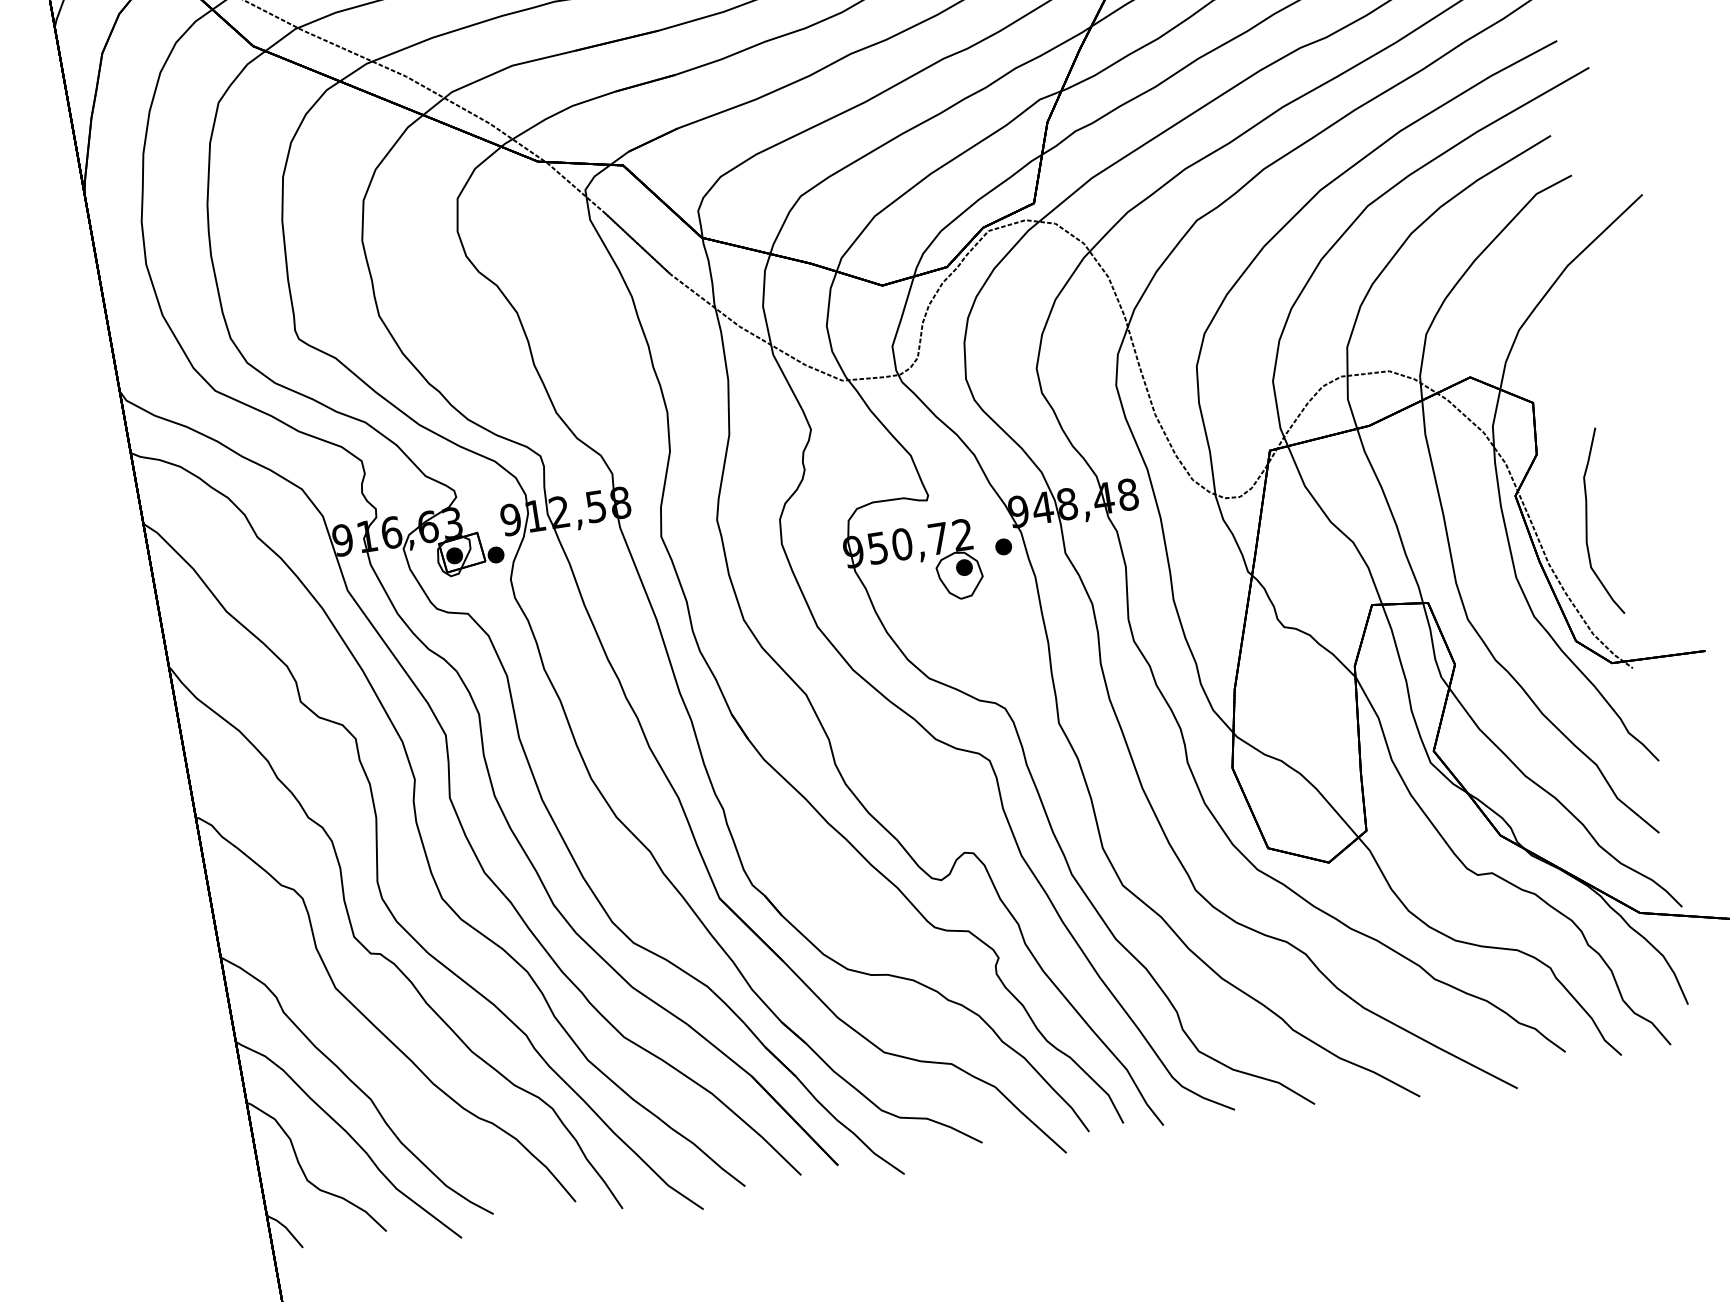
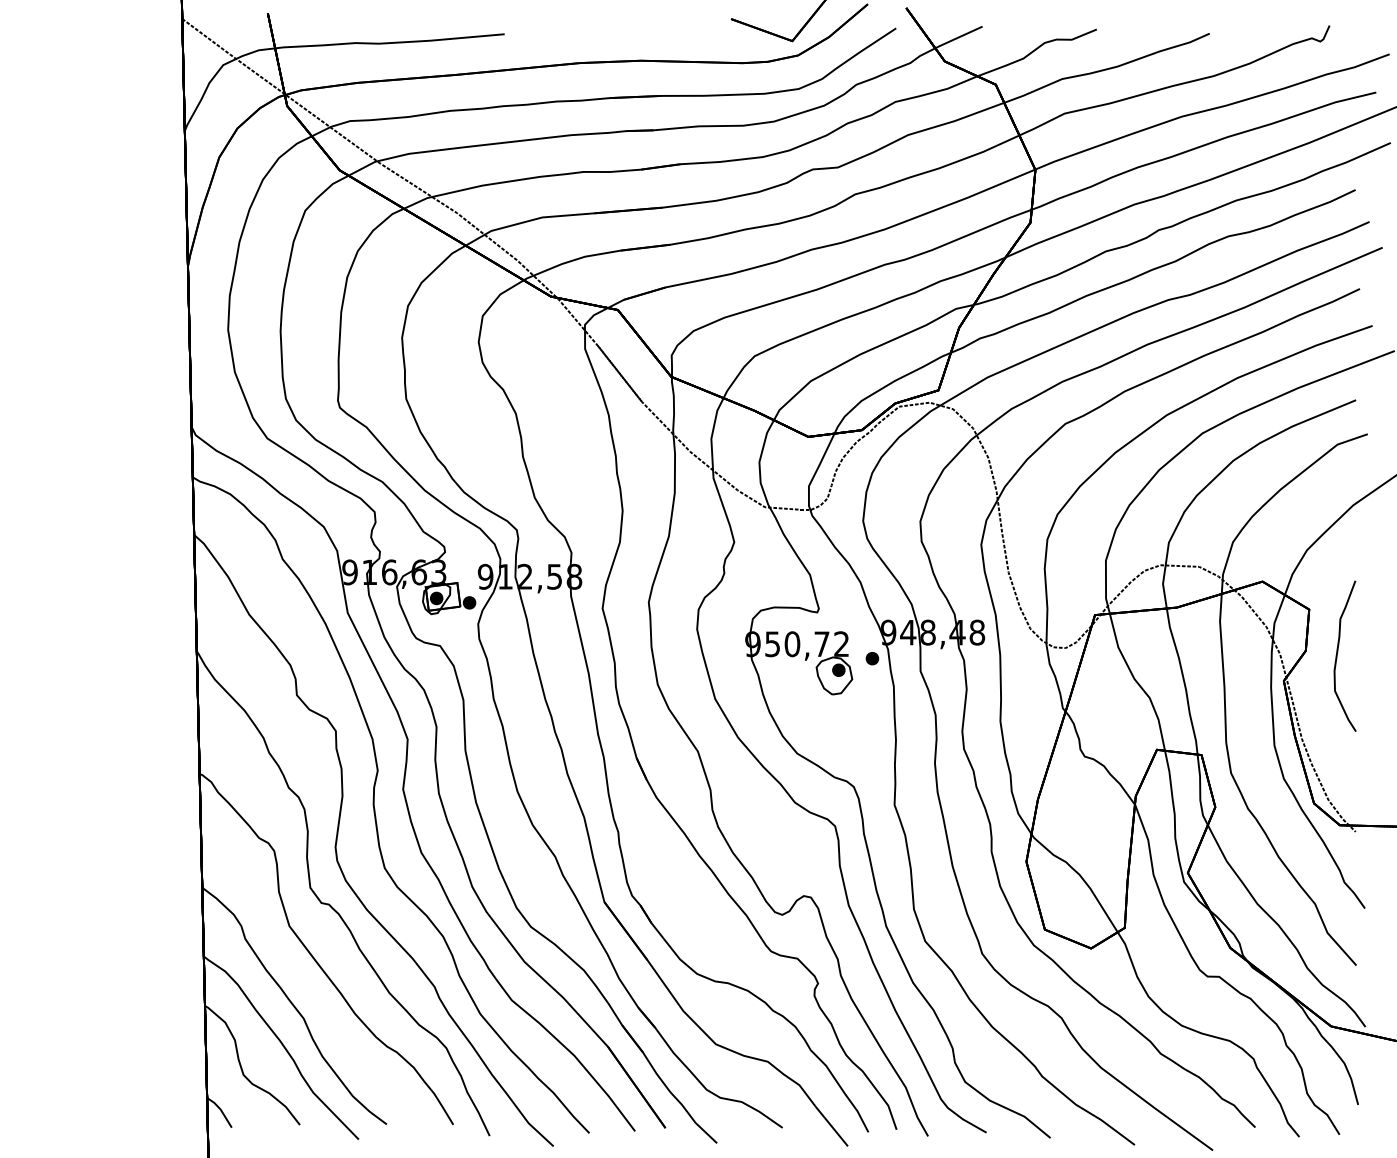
curve: (1588, 519) -> (1338, 652), moved

